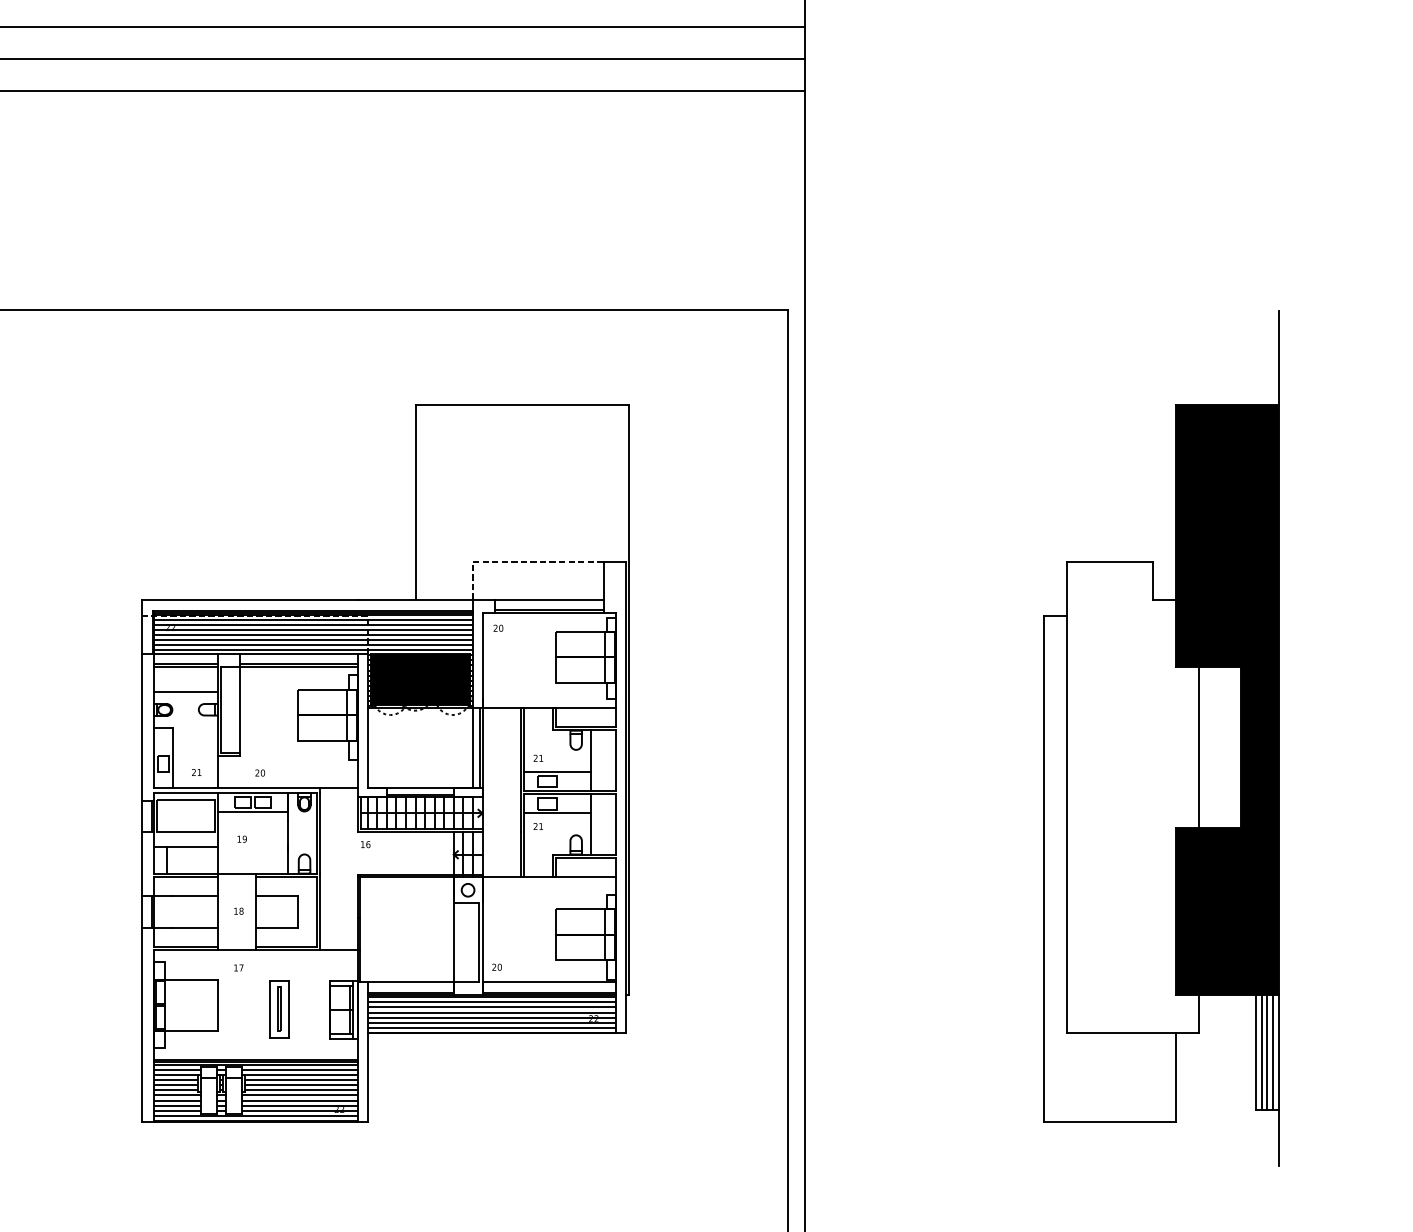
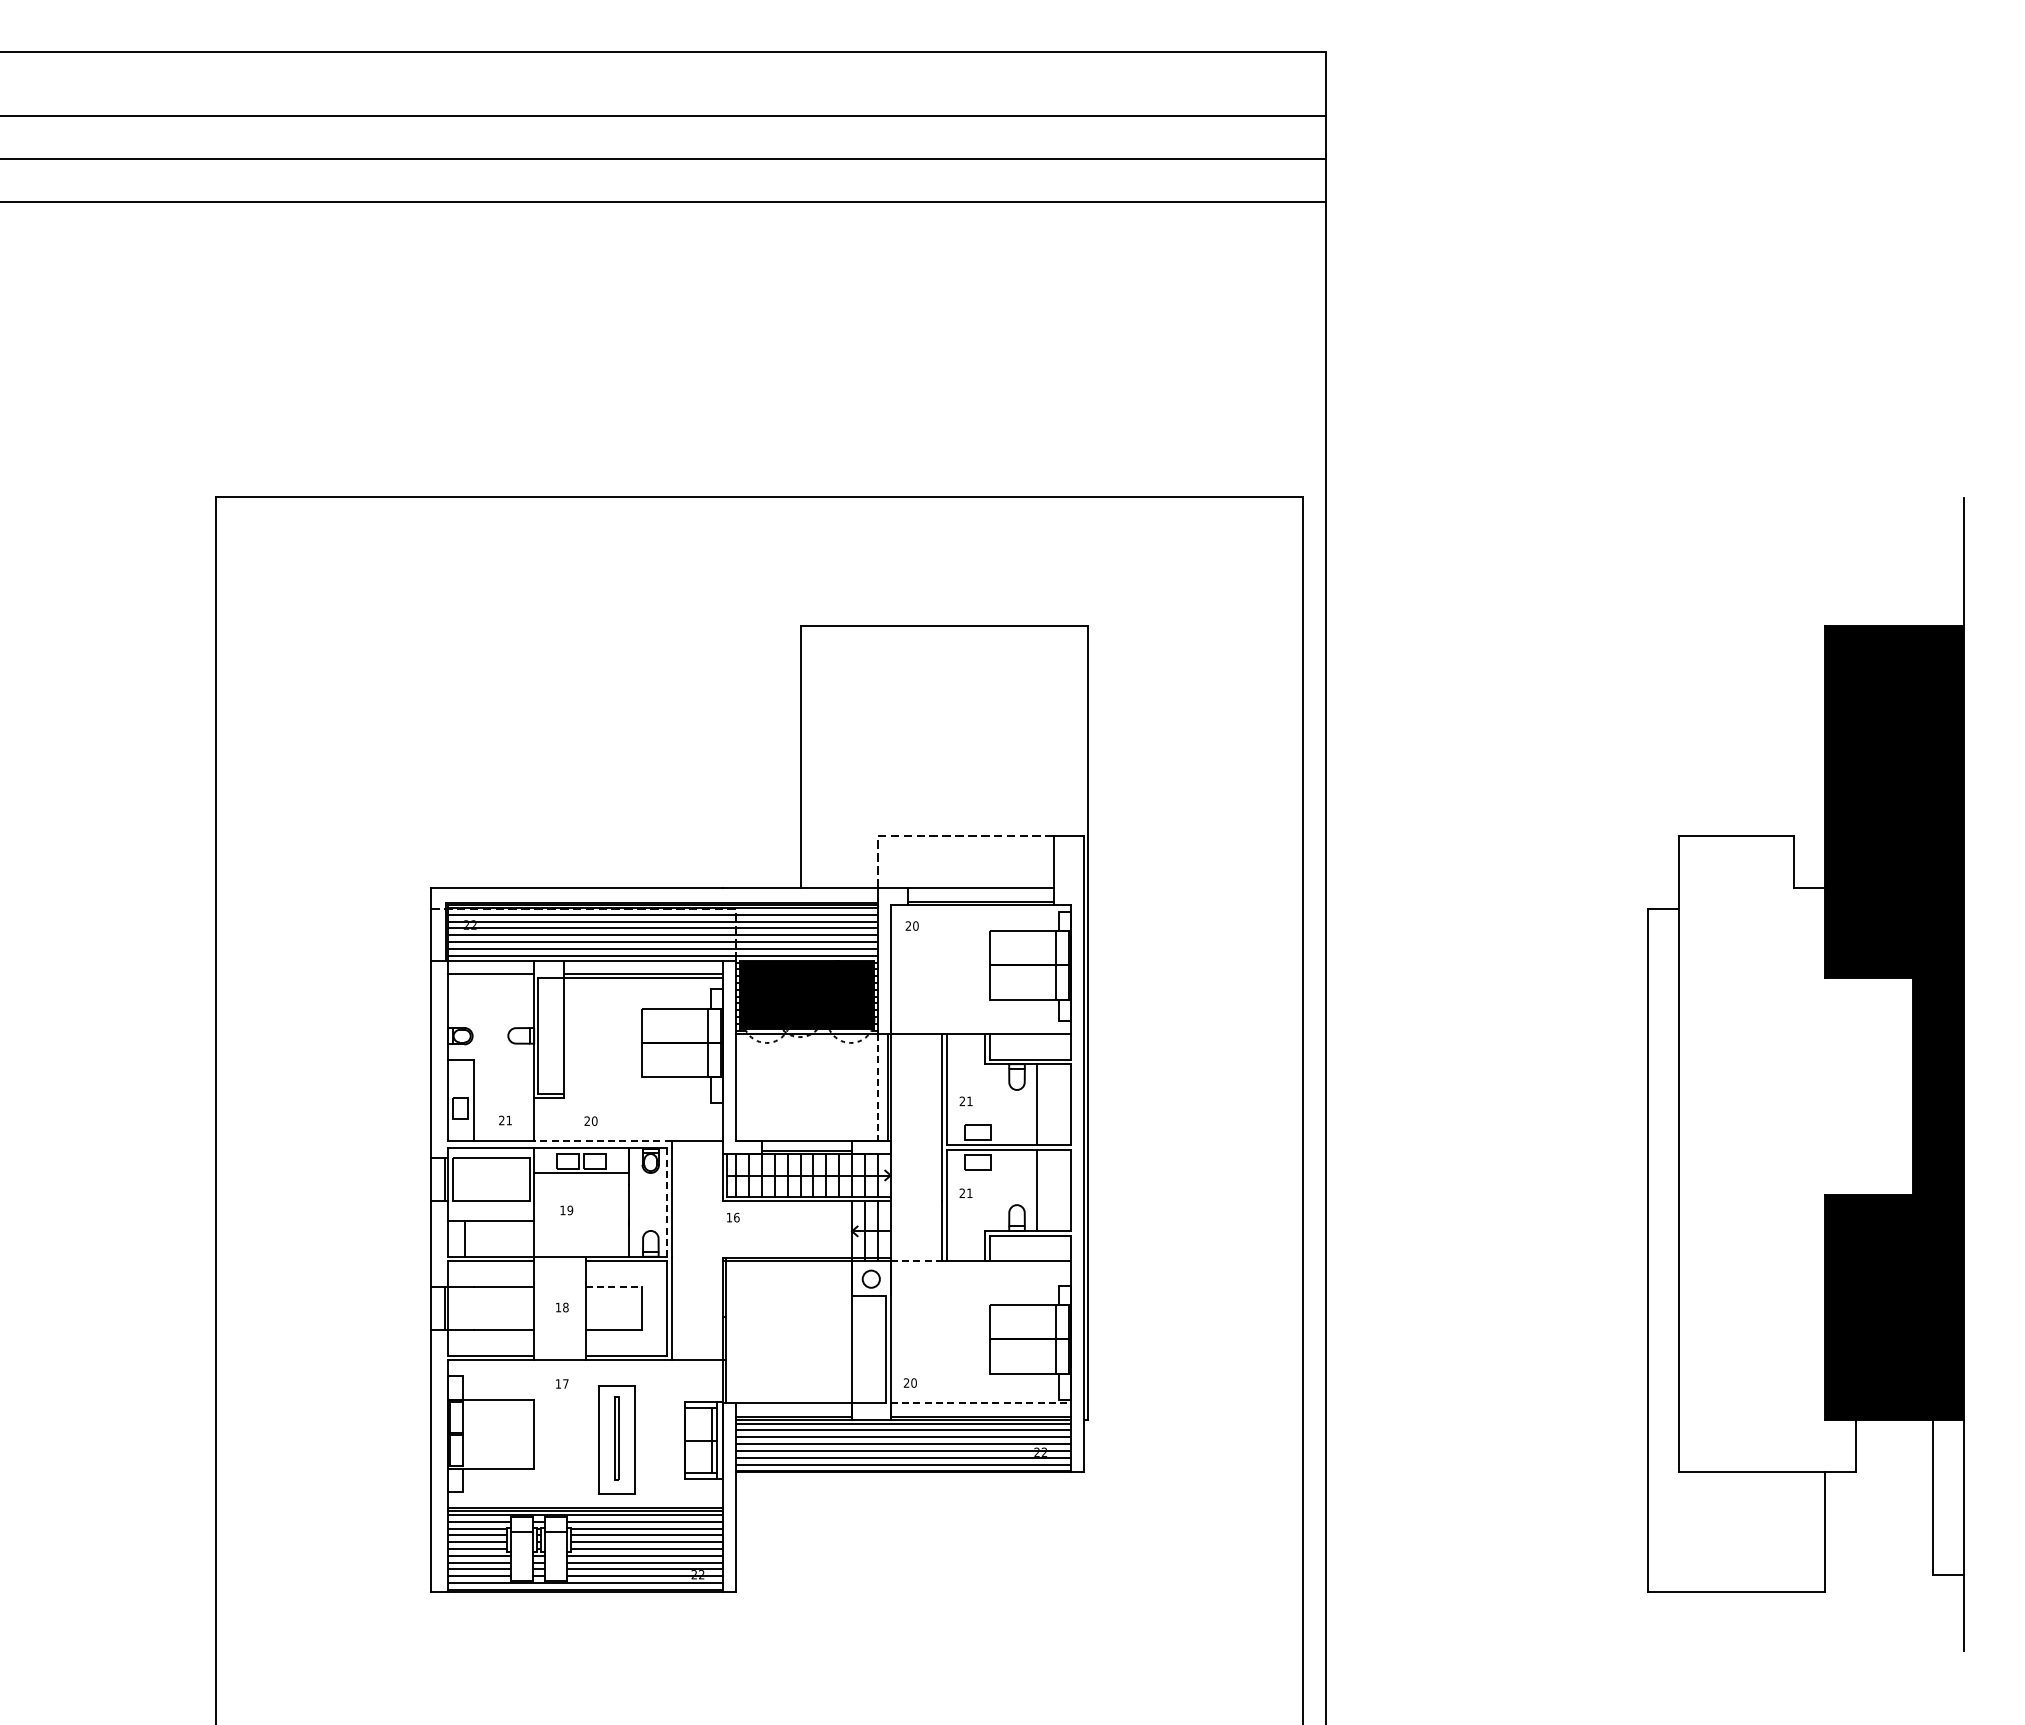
line: (186, 666) -> (491, 977), removed
line: (186, 692) -> (491, 1012), removed
line: (1198, 746) -> (1856, 1085), removed
line: (472, 748) -> (877, 1087), solid -> dashed
line: (557, 771) -> (991, 1119), removed
line: (267, 788) -> (600, 1141), solid -> dashed
line: (557, 813) -> (991, 1175), removed
line: (316, 833) -> (667, 1202), solid -> dashed
line: (501, 877) -> (916, 1261), solid -> dashed
line: (276, 896) -> (613, 1287), solid -> dashed
line: (549, 982) -> (981, 1403), solid -> dashed
part: (279, 1009) -> (616, 1440), size x1.4
line: (1261, 1052) -> (1941, 1497), removed
line: (1267, 1052) -> (1948, 1497), removed
line: (1273, 1052) -> (1956, 1497), removed

